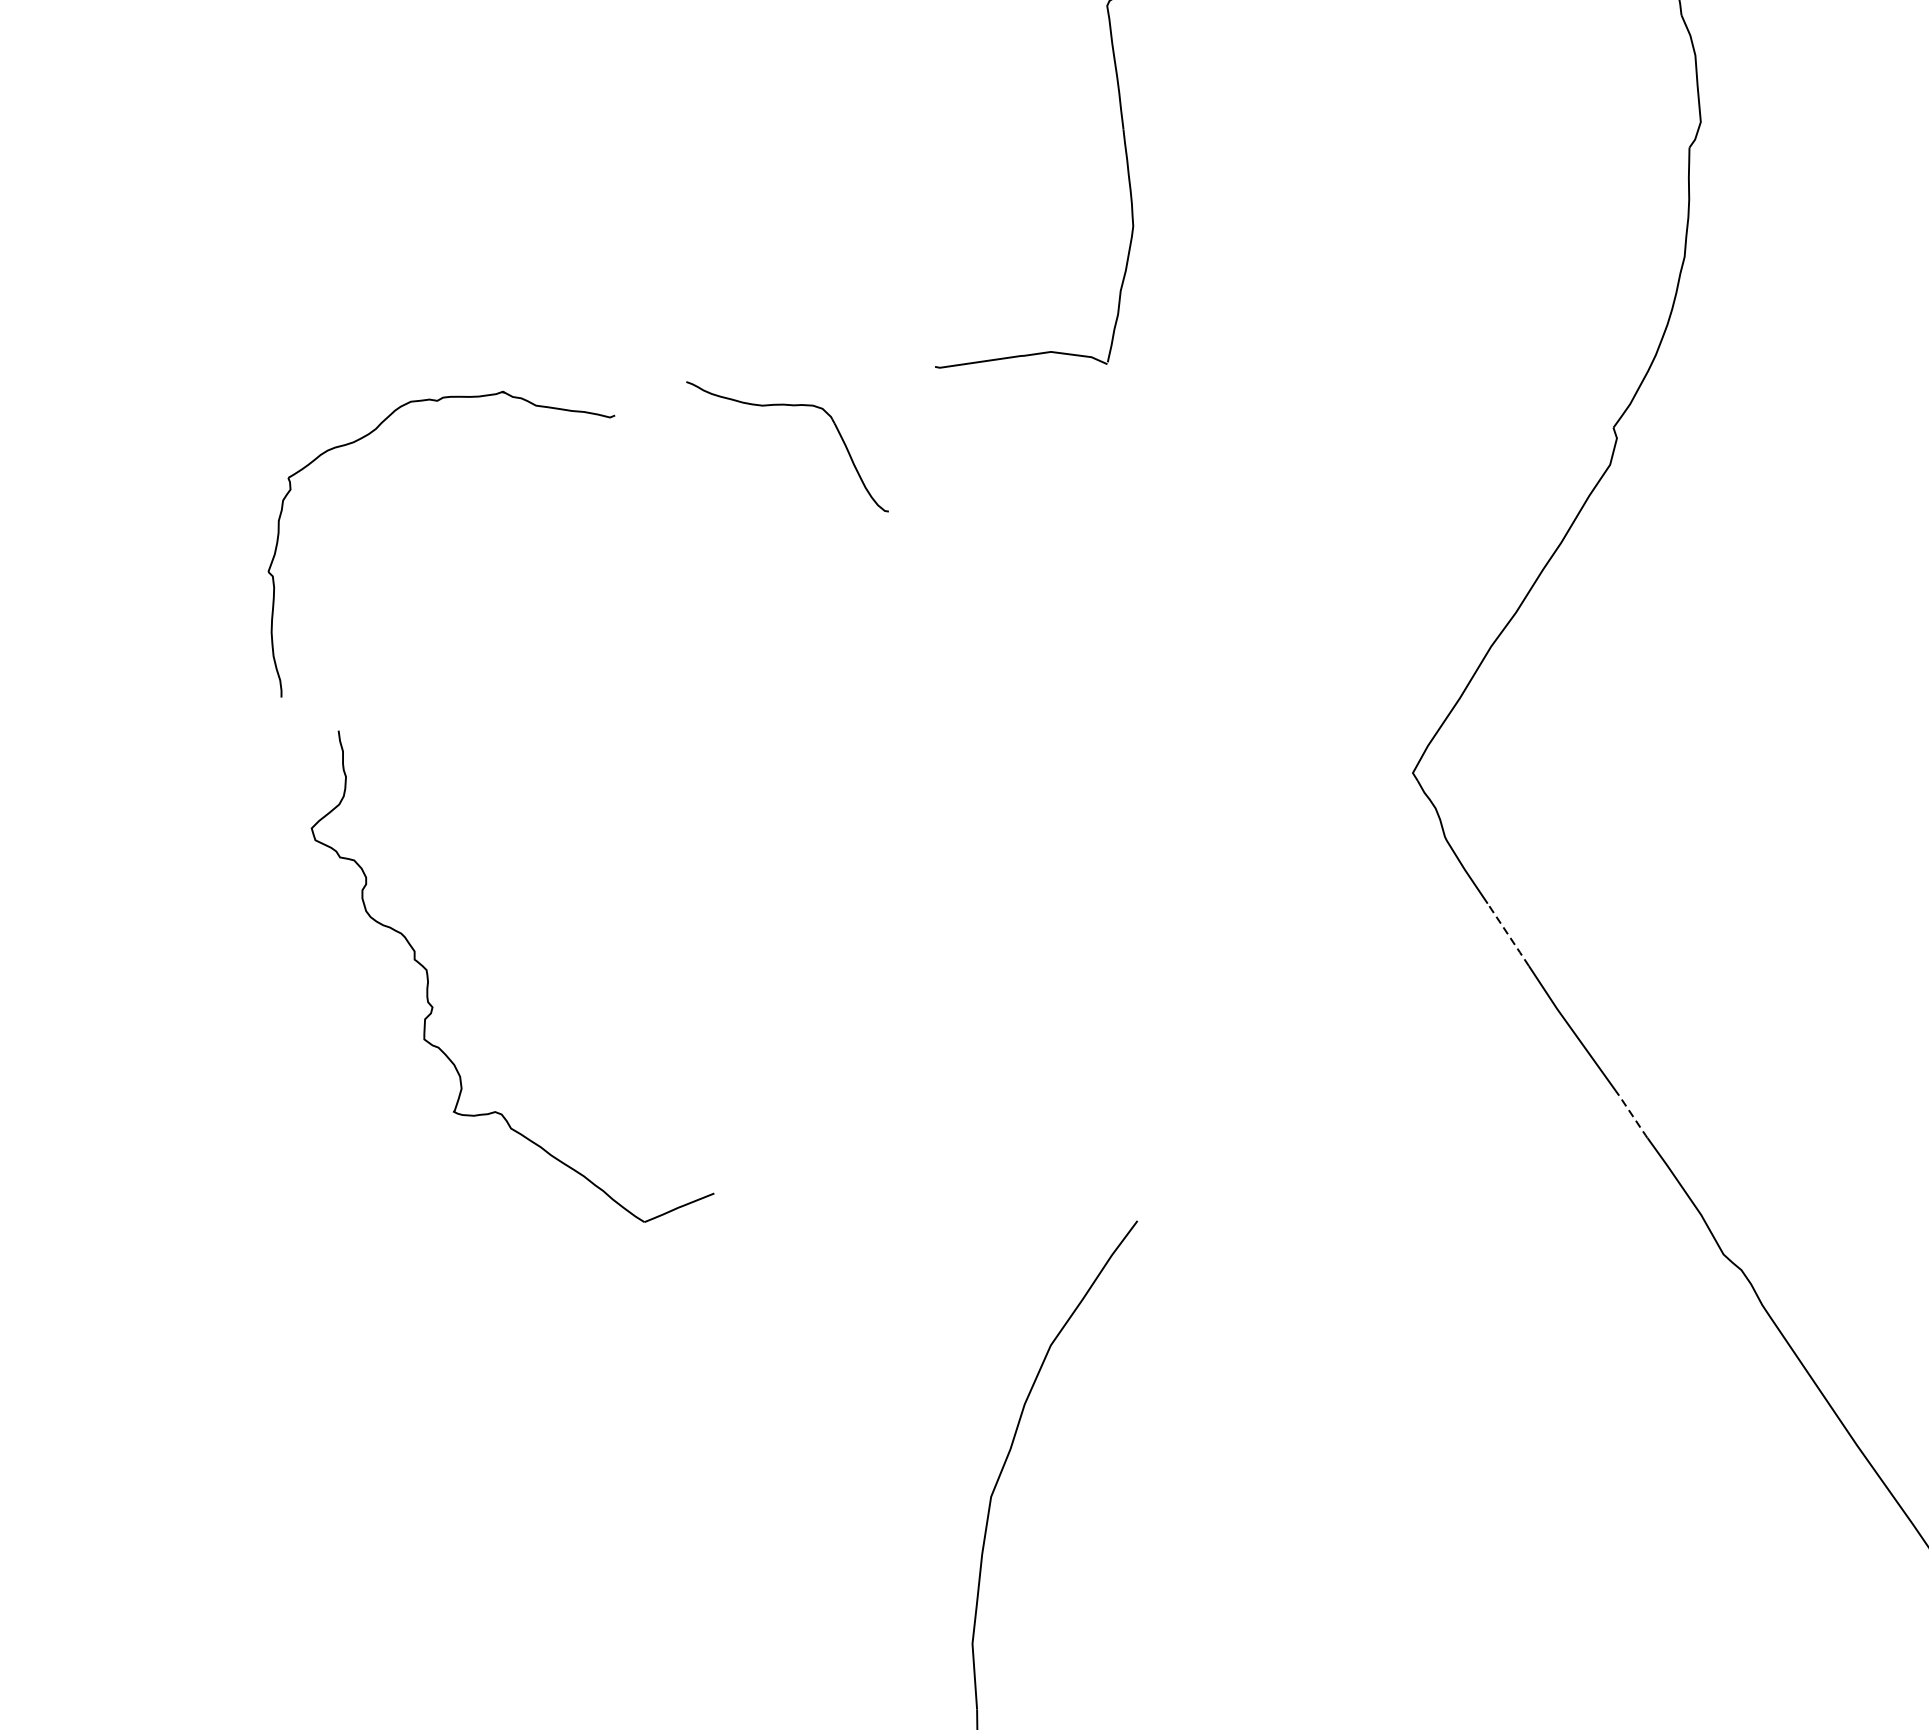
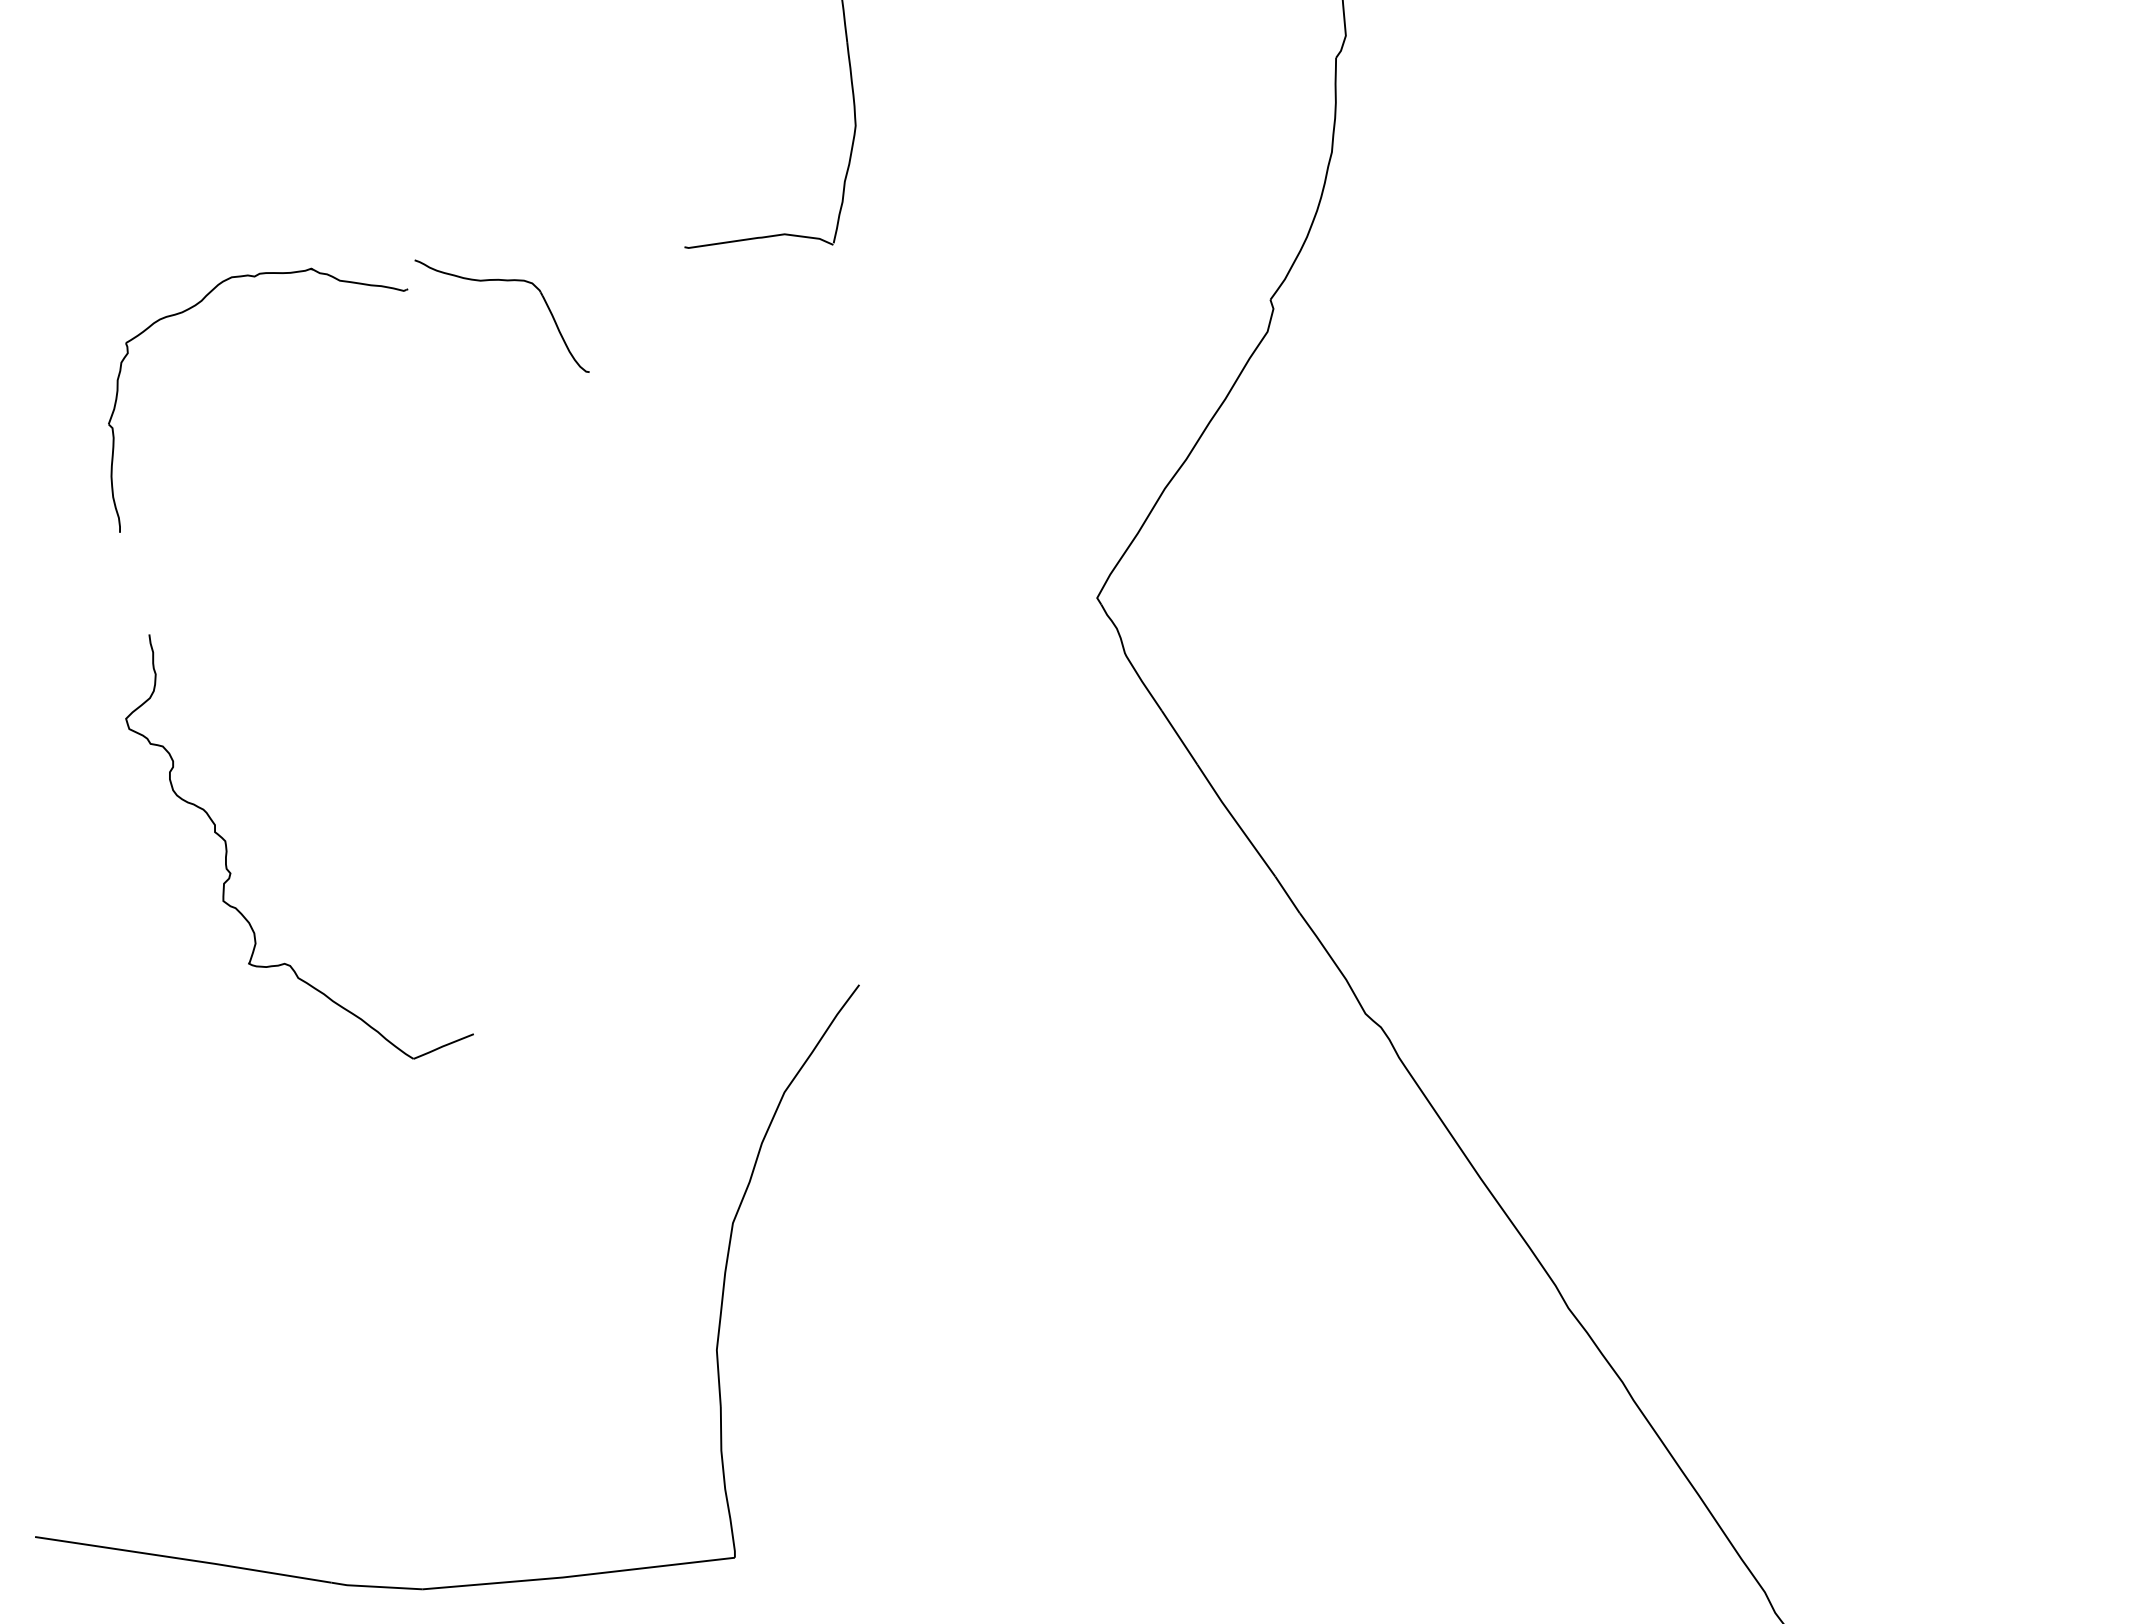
part: (789, 406) -> (503, 281), moved
line: (1508, 935) -> (1179, 738), dashed -> solid
part: (429, 977) -> (227, 847), moved
line: (1634, 1118) -> (1288, 896), dashed -> solid

